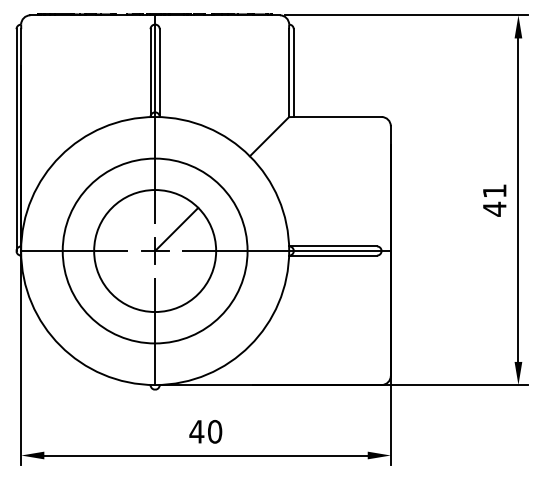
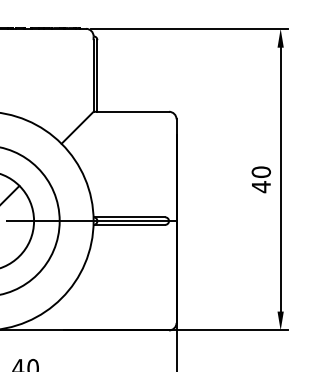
text: (494, 191) -> (261, 172), 41 -> 40

